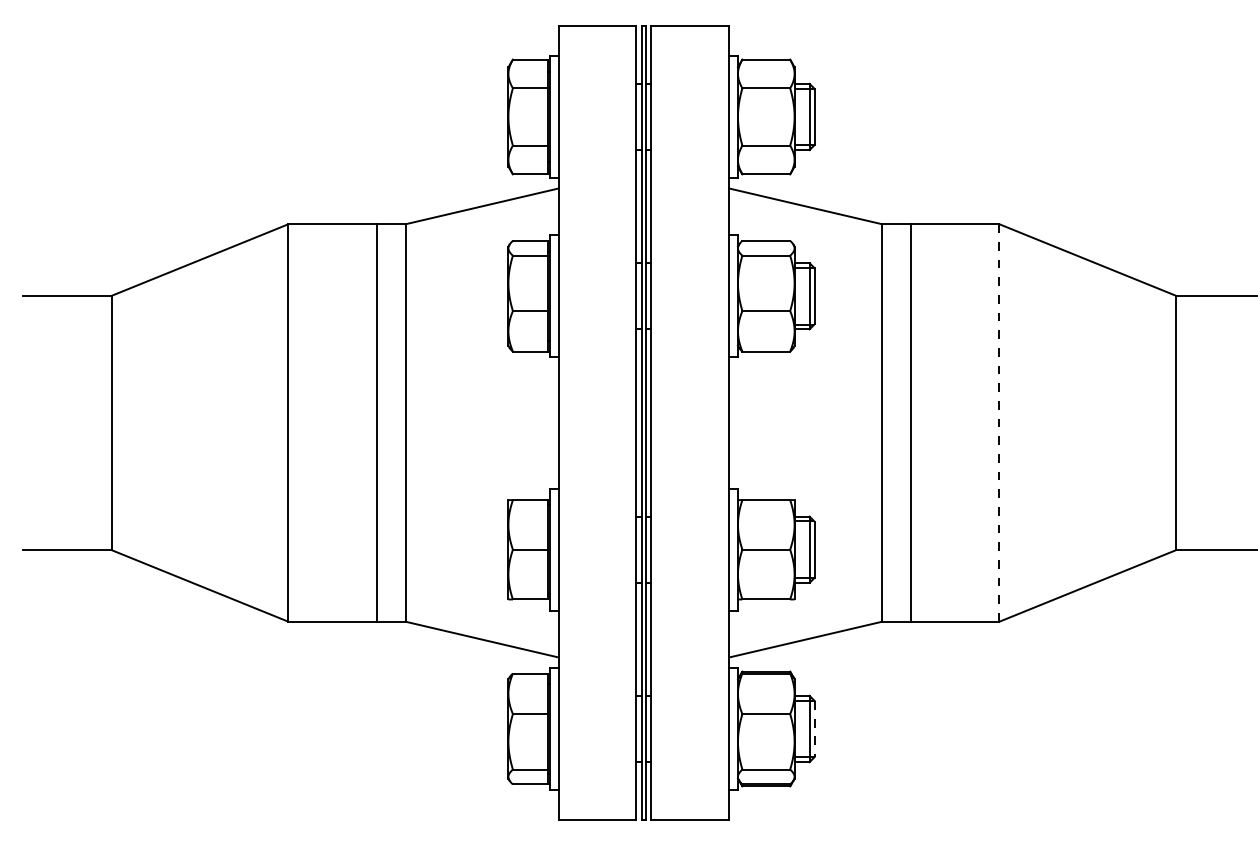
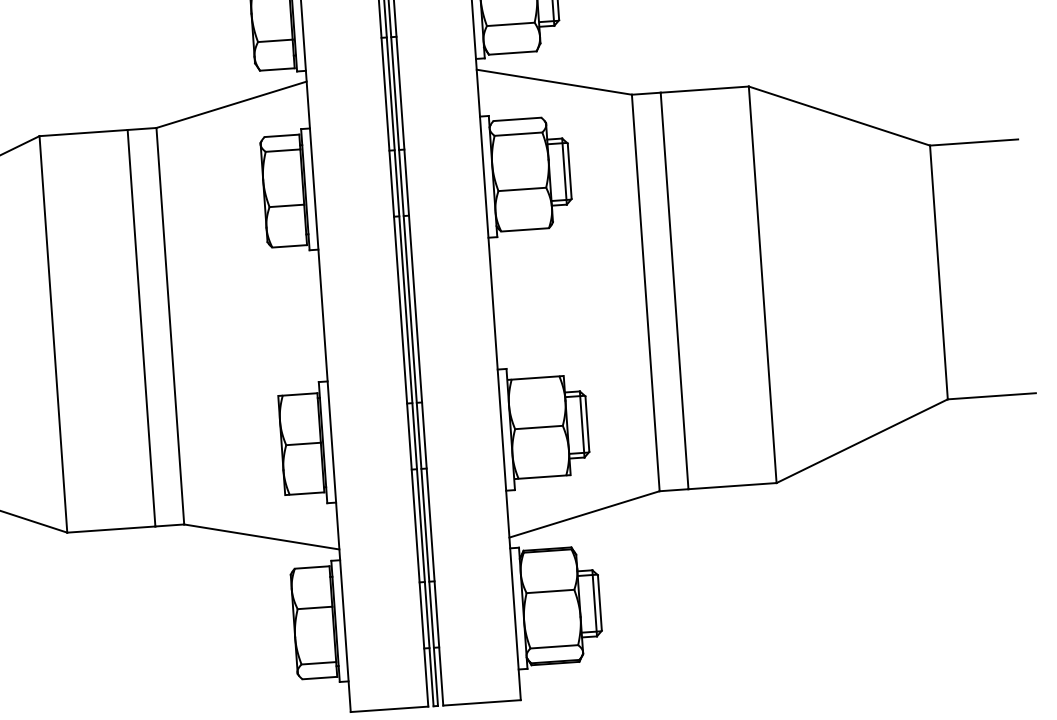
line: (999, 422) -> (762, 284), dashed -> solid
line: (814, 729) -> (599, 603), dashed -> solid

